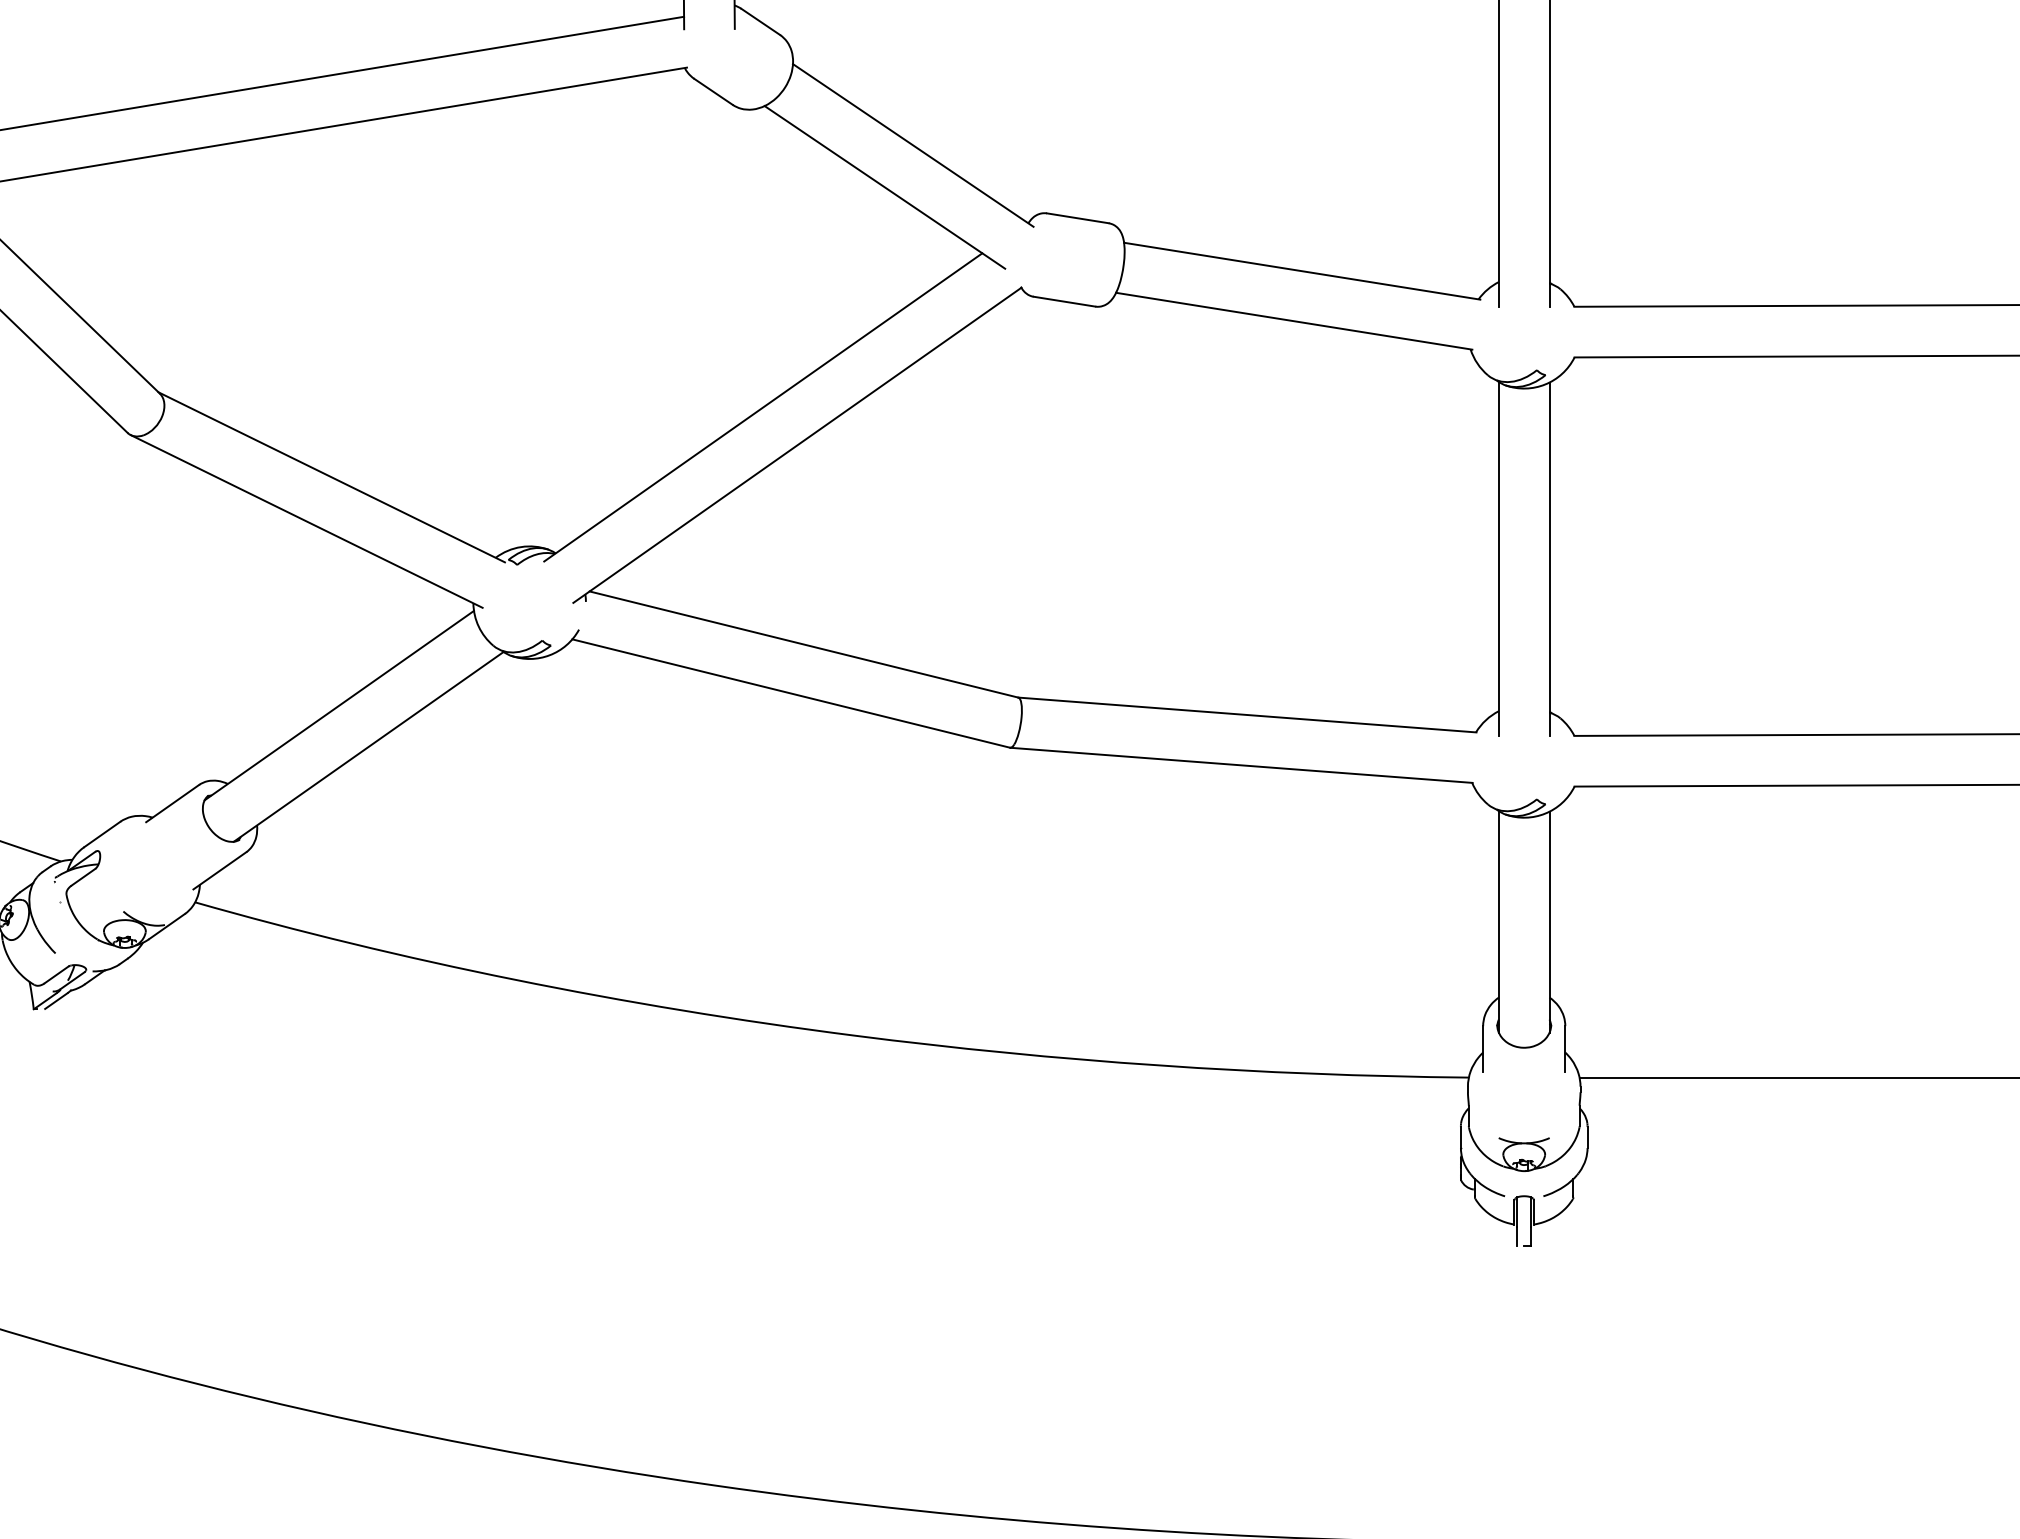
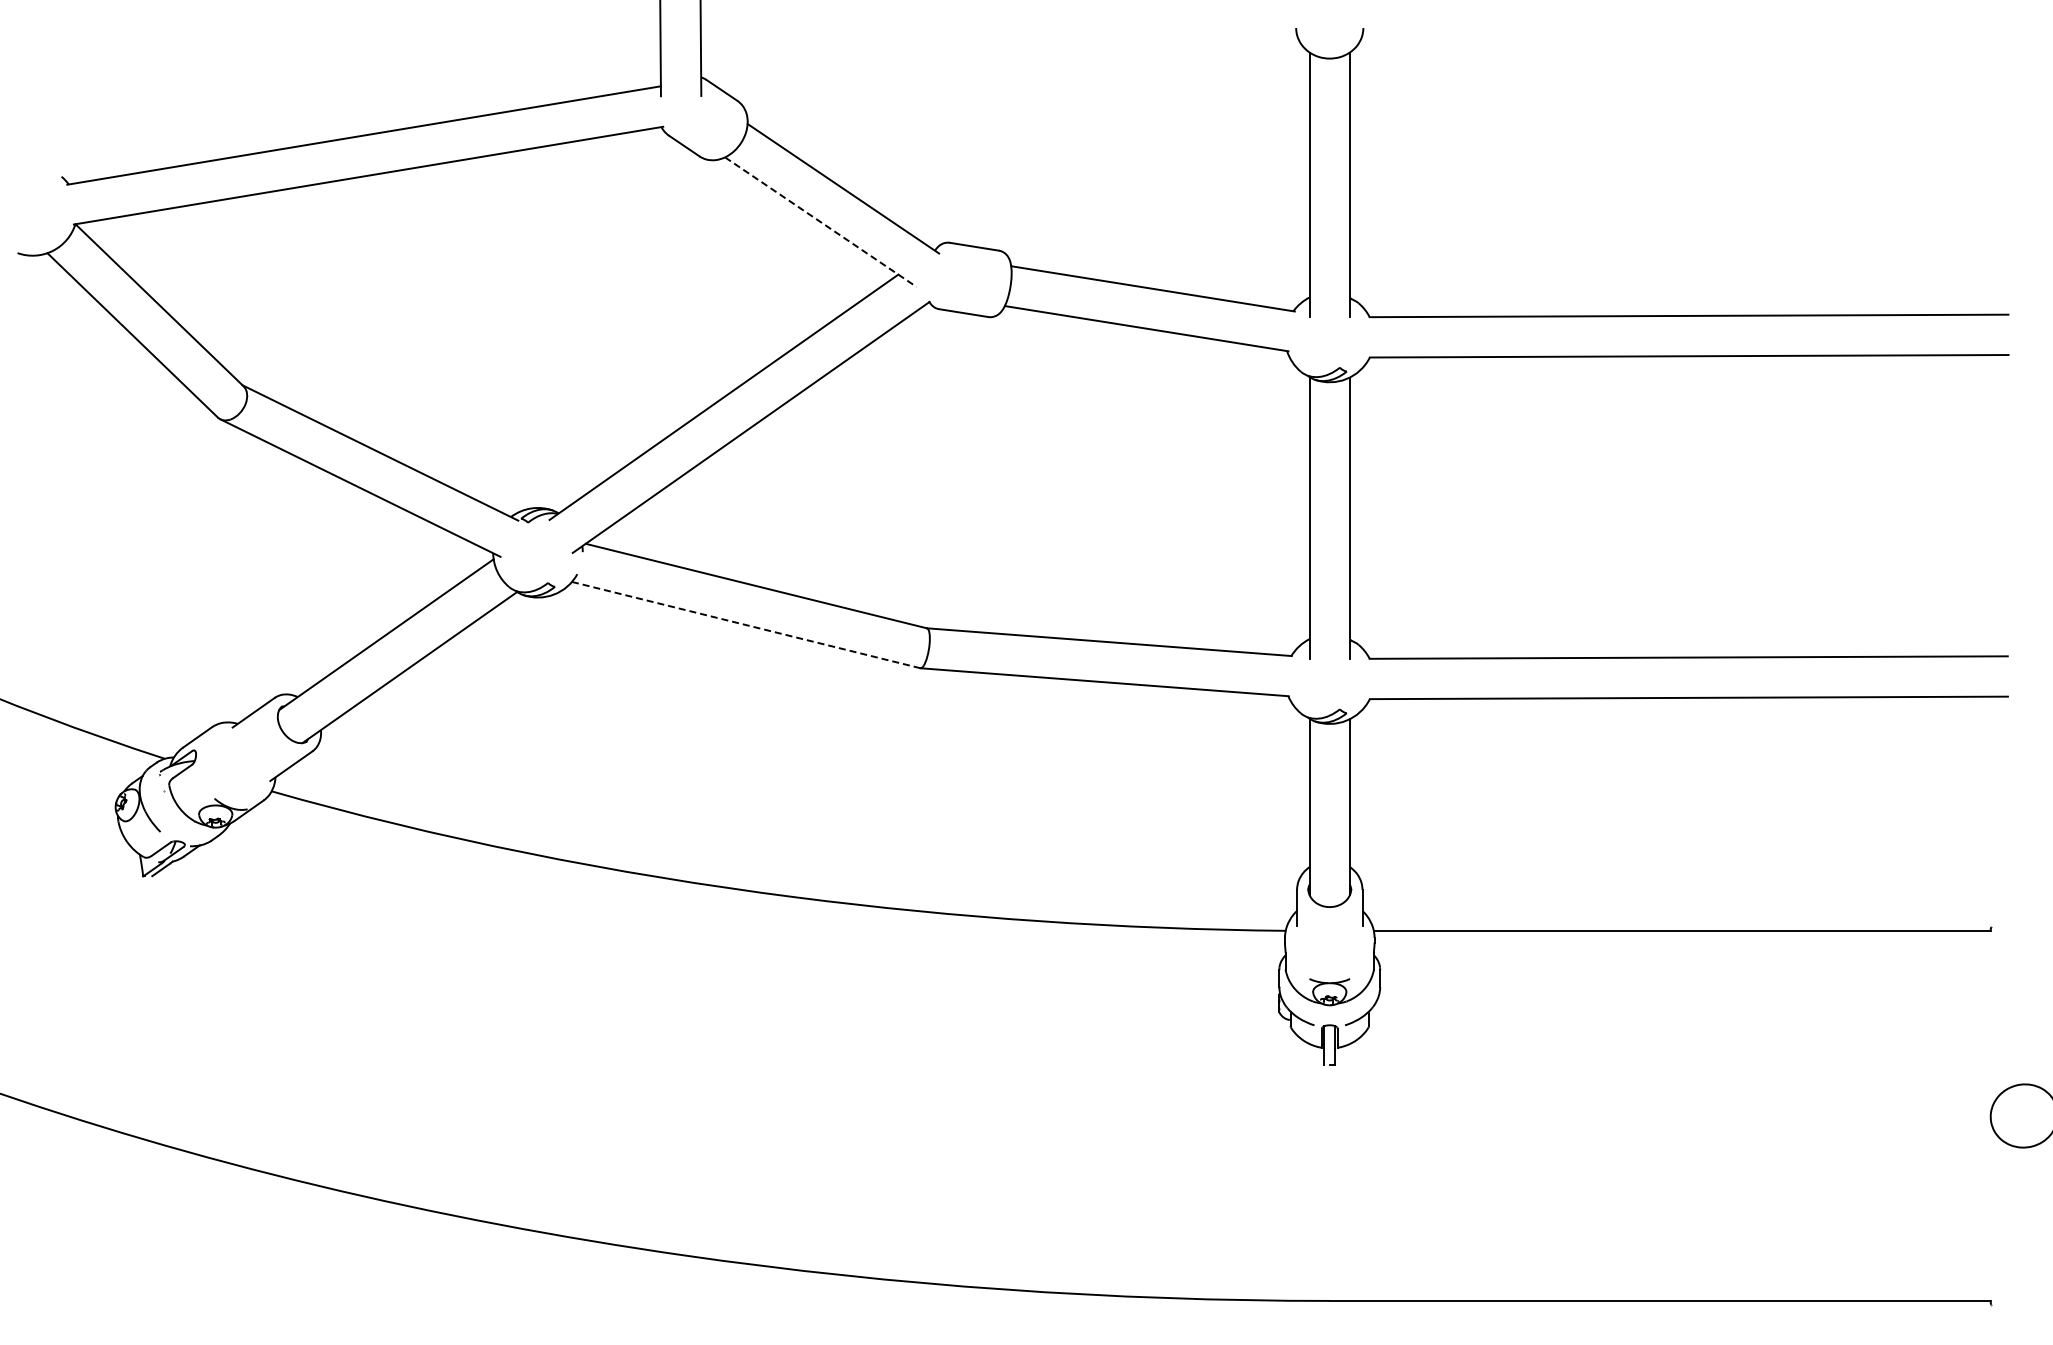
line: (884, 187) -> (820, 222), solid -> dashed
line: (791, 694) -> (746, 625), solid -> dashed

